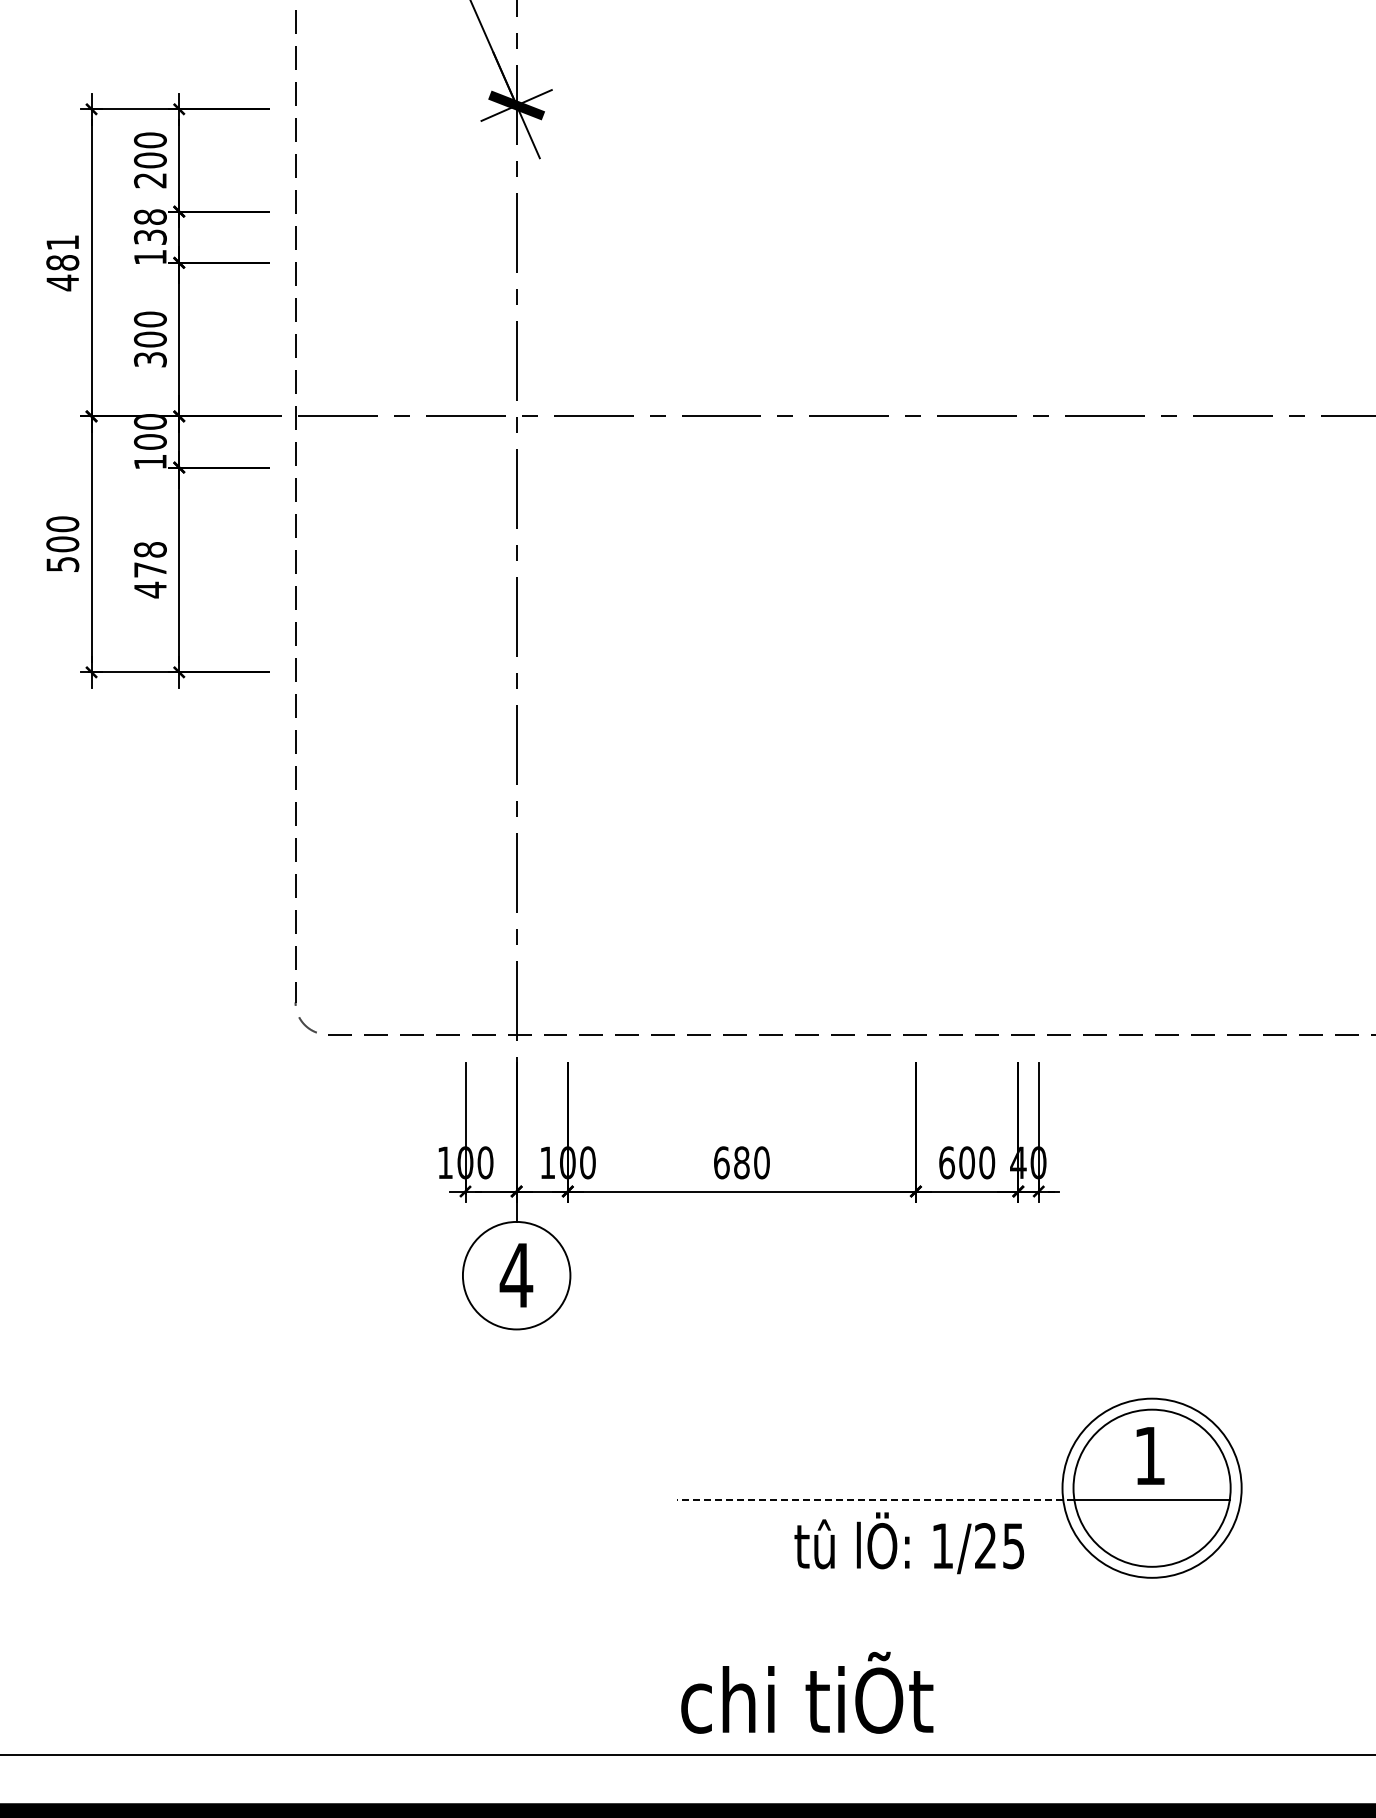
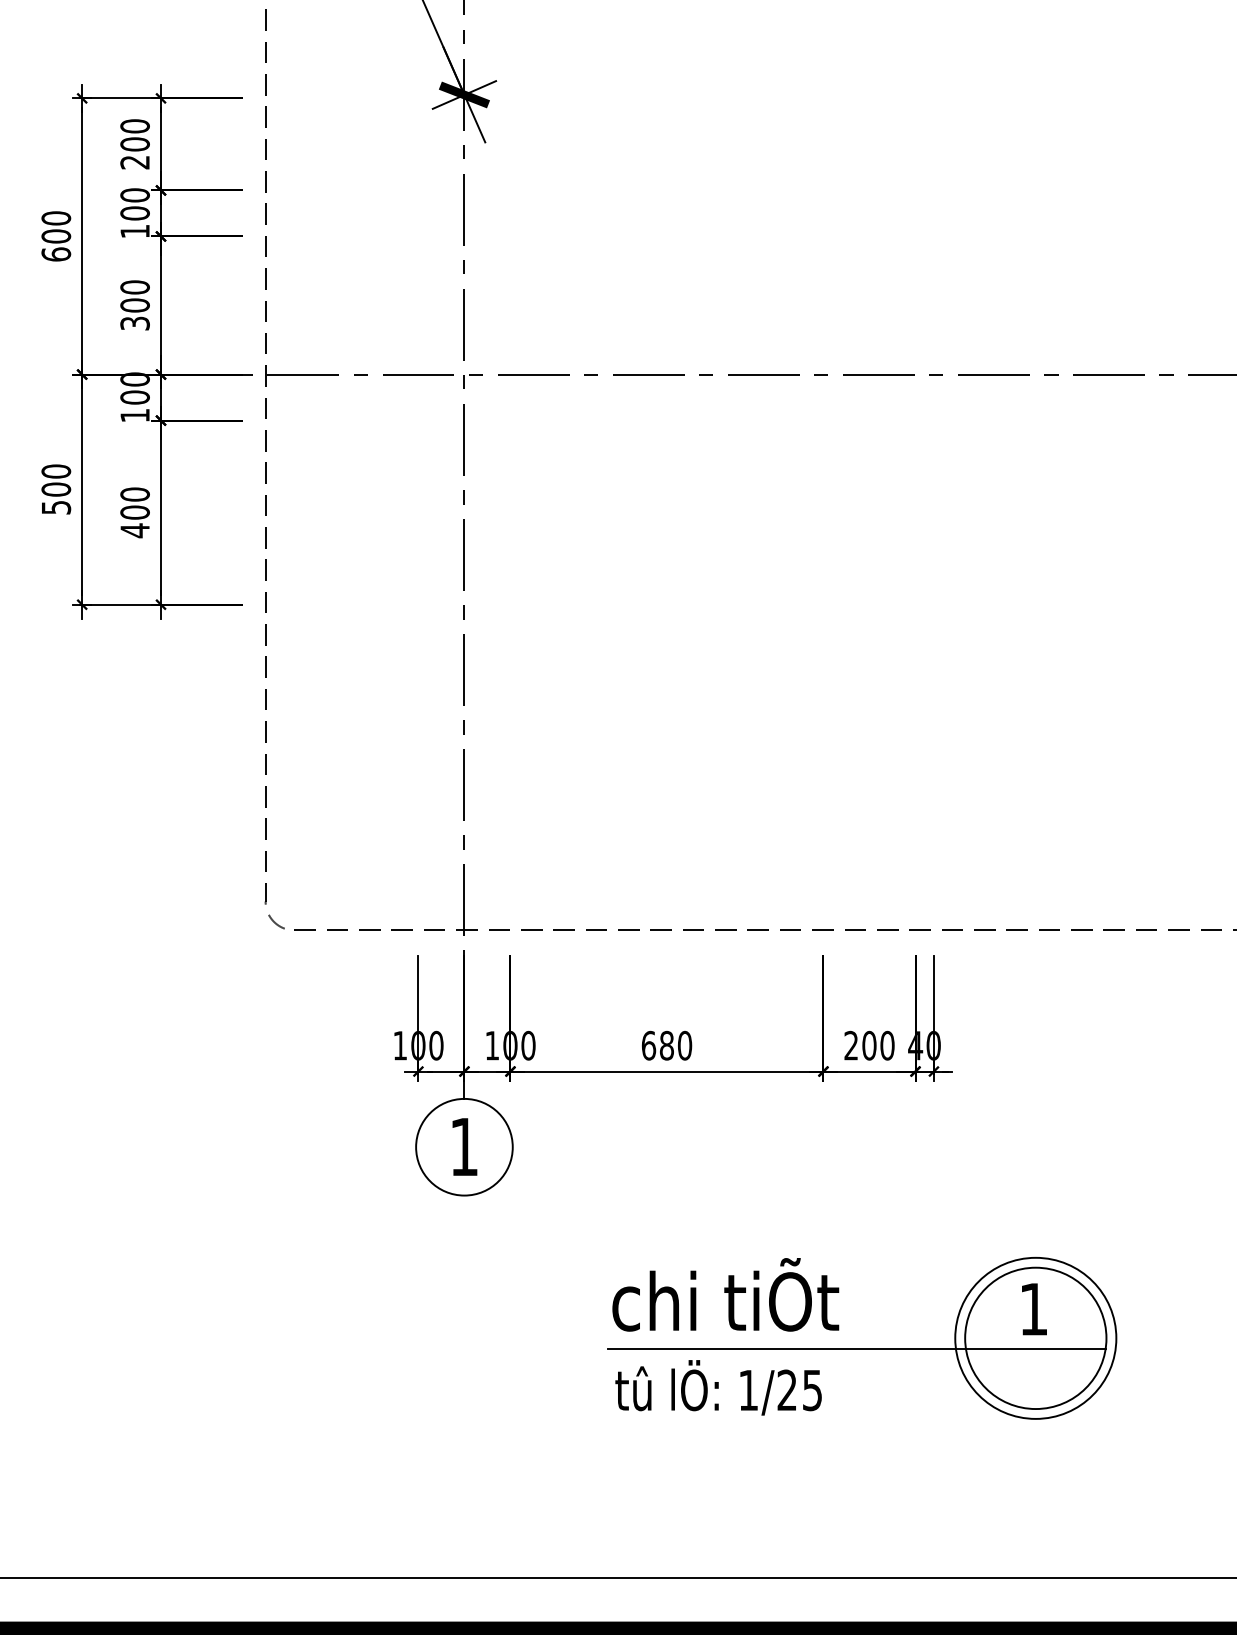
text: (150, 227) -> (135, 204), 138 -> 100
text: (62, 262) -> (56, 236), 481 -> 600
text: (150, 559) -> (135, 503), 478 -> 400
text: (947, 1162) -> (851, 1045), 600 -> 200
text: (516, 1275) -> (464, 1147), 4 -> 1
line: (875, 1500) -> (787, 1349), dashed -> solid
text: (909, 1543) -> (718, 1388), moved
text: (807, 1692) -> (725, 1294), moved

